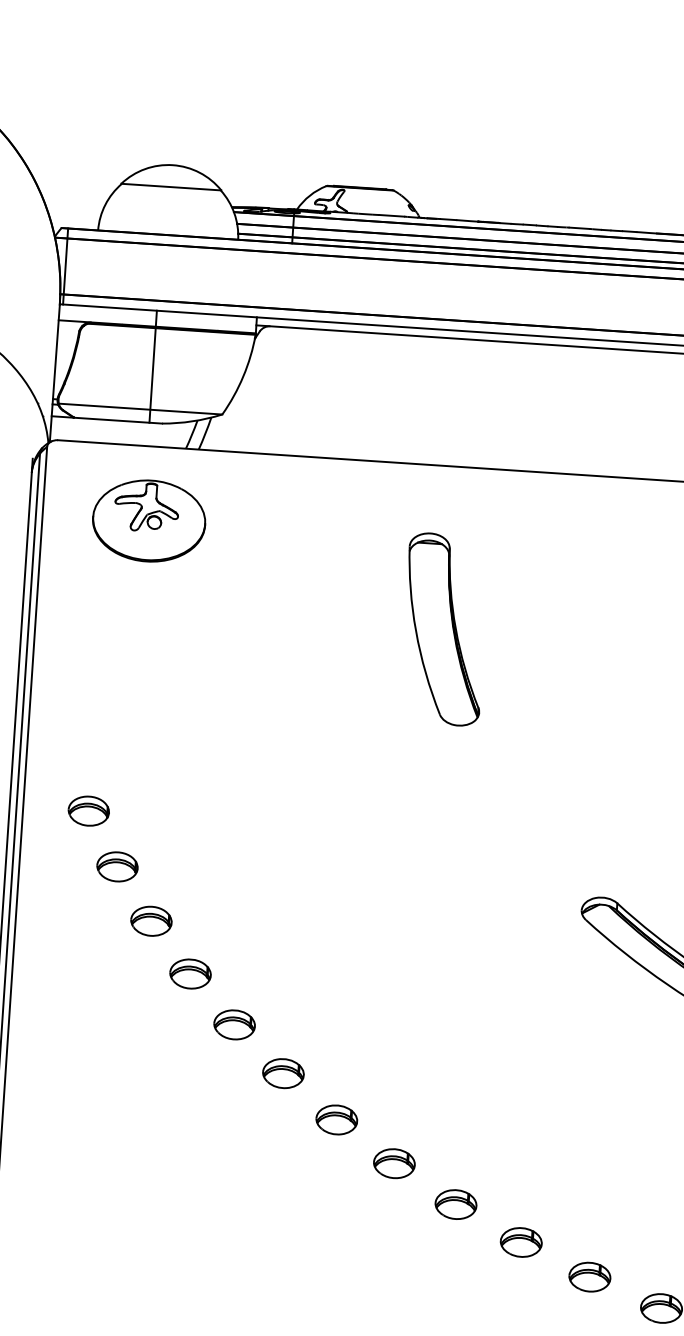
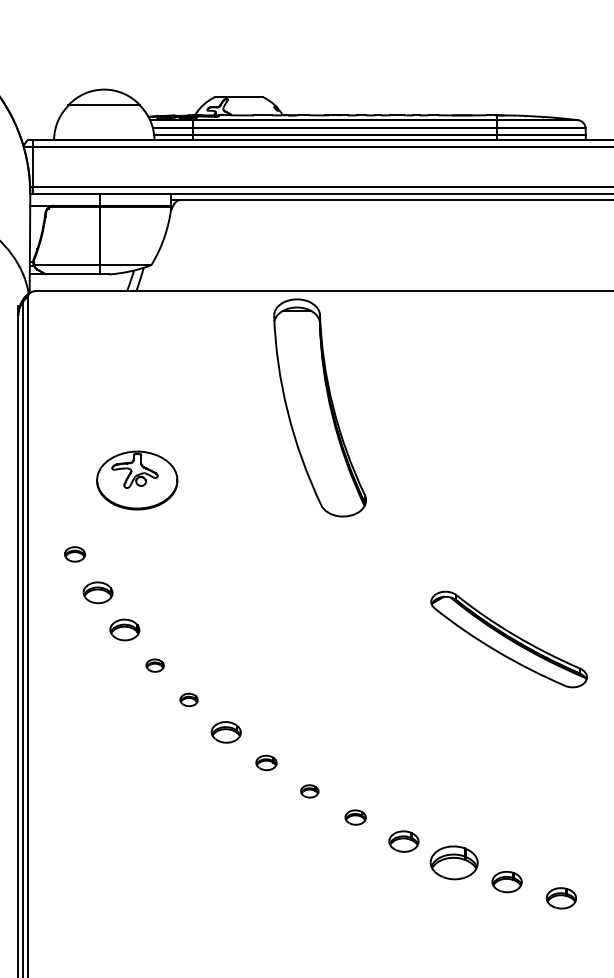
part: (149, 520) -> (137, 480), moved
part: (443, 628) -> (319, 407), size x1.6
part: (88, 811) -> (74, 554), size x0.7
part: (189, 973) -> (154, 665), size x0.6
part: (233, 1024) -> (188, 699), size x0.6
part: (336, 1119) -> (266, 762), size x0.7
part: (394, 1163) -> (309, 791), size x0.6
part: (455, 1204) -> (355, 817), size x0.7
part: (589, 1277) -> (454, 863), size x1.6

